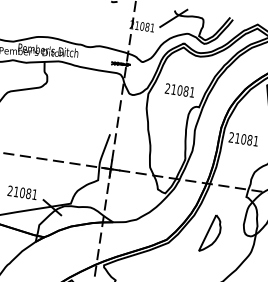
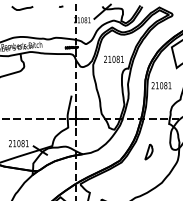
part: (210, 232) -> (148, 151), size x0.6

